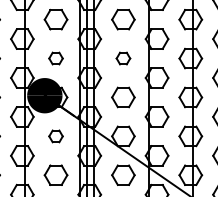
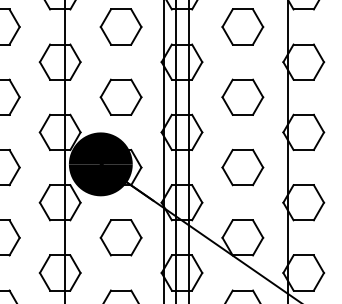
part: (55, 58) -> (120, 97), size x1.67
part: (123, 58) -> (242, 97), size x1.67
part: (55, 136) -> (120, 238), size x1.67

